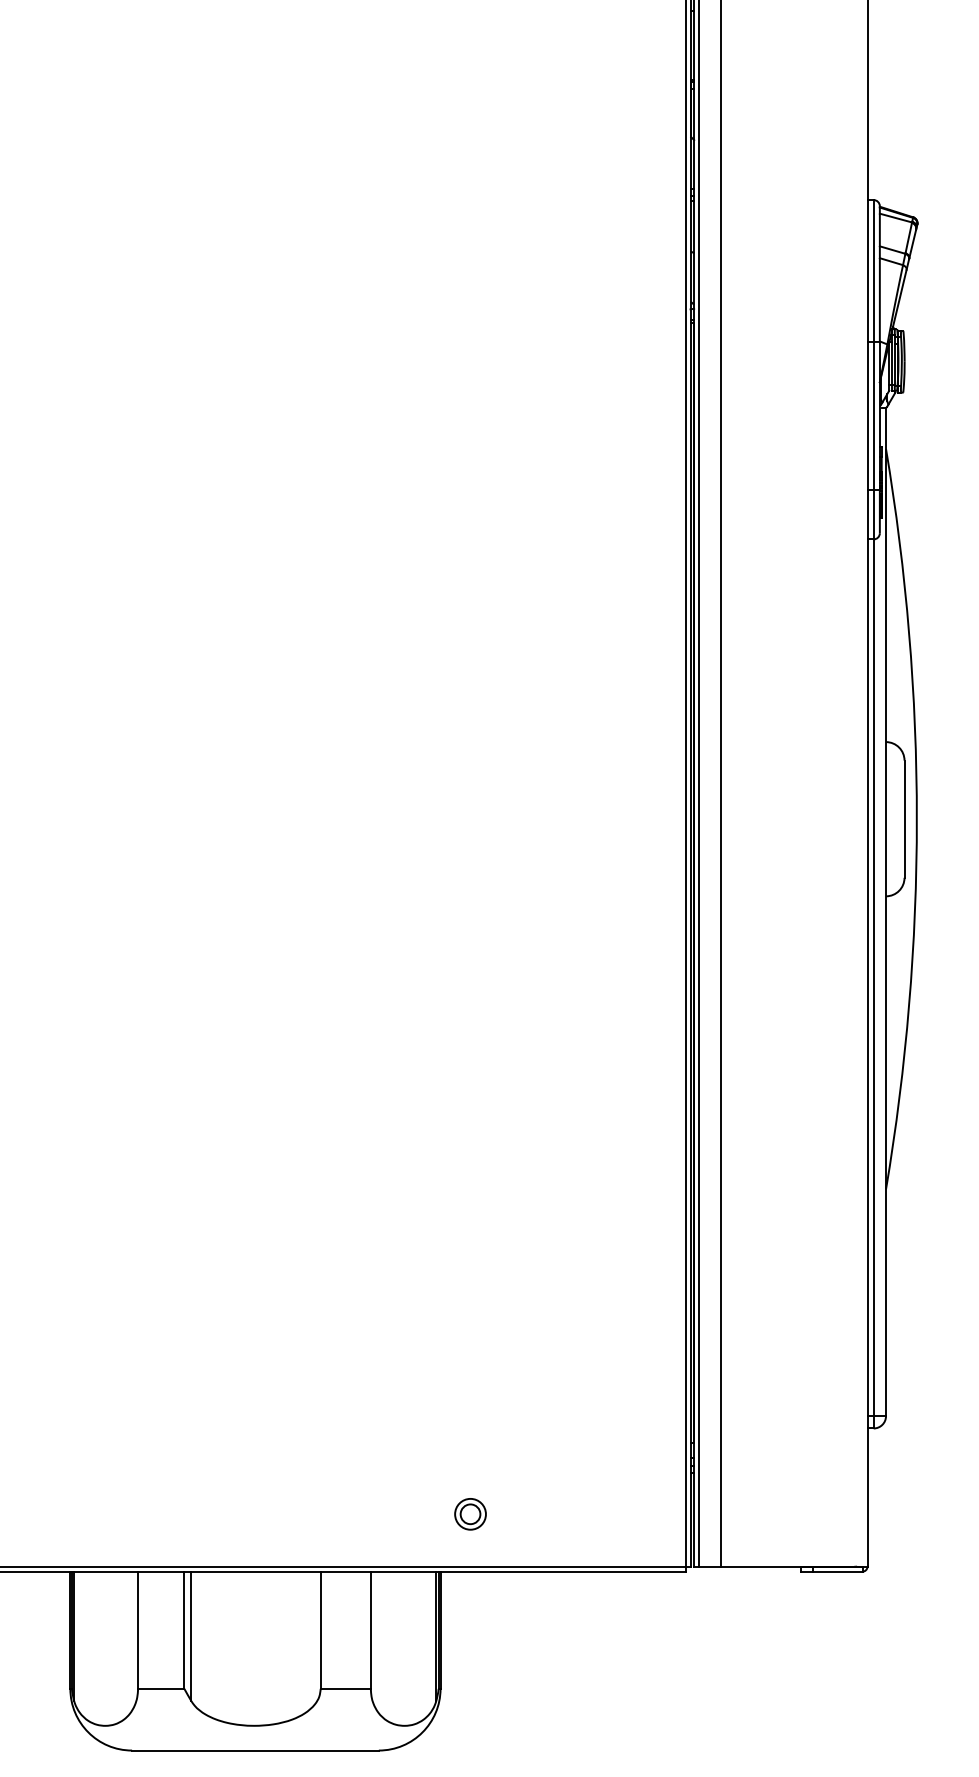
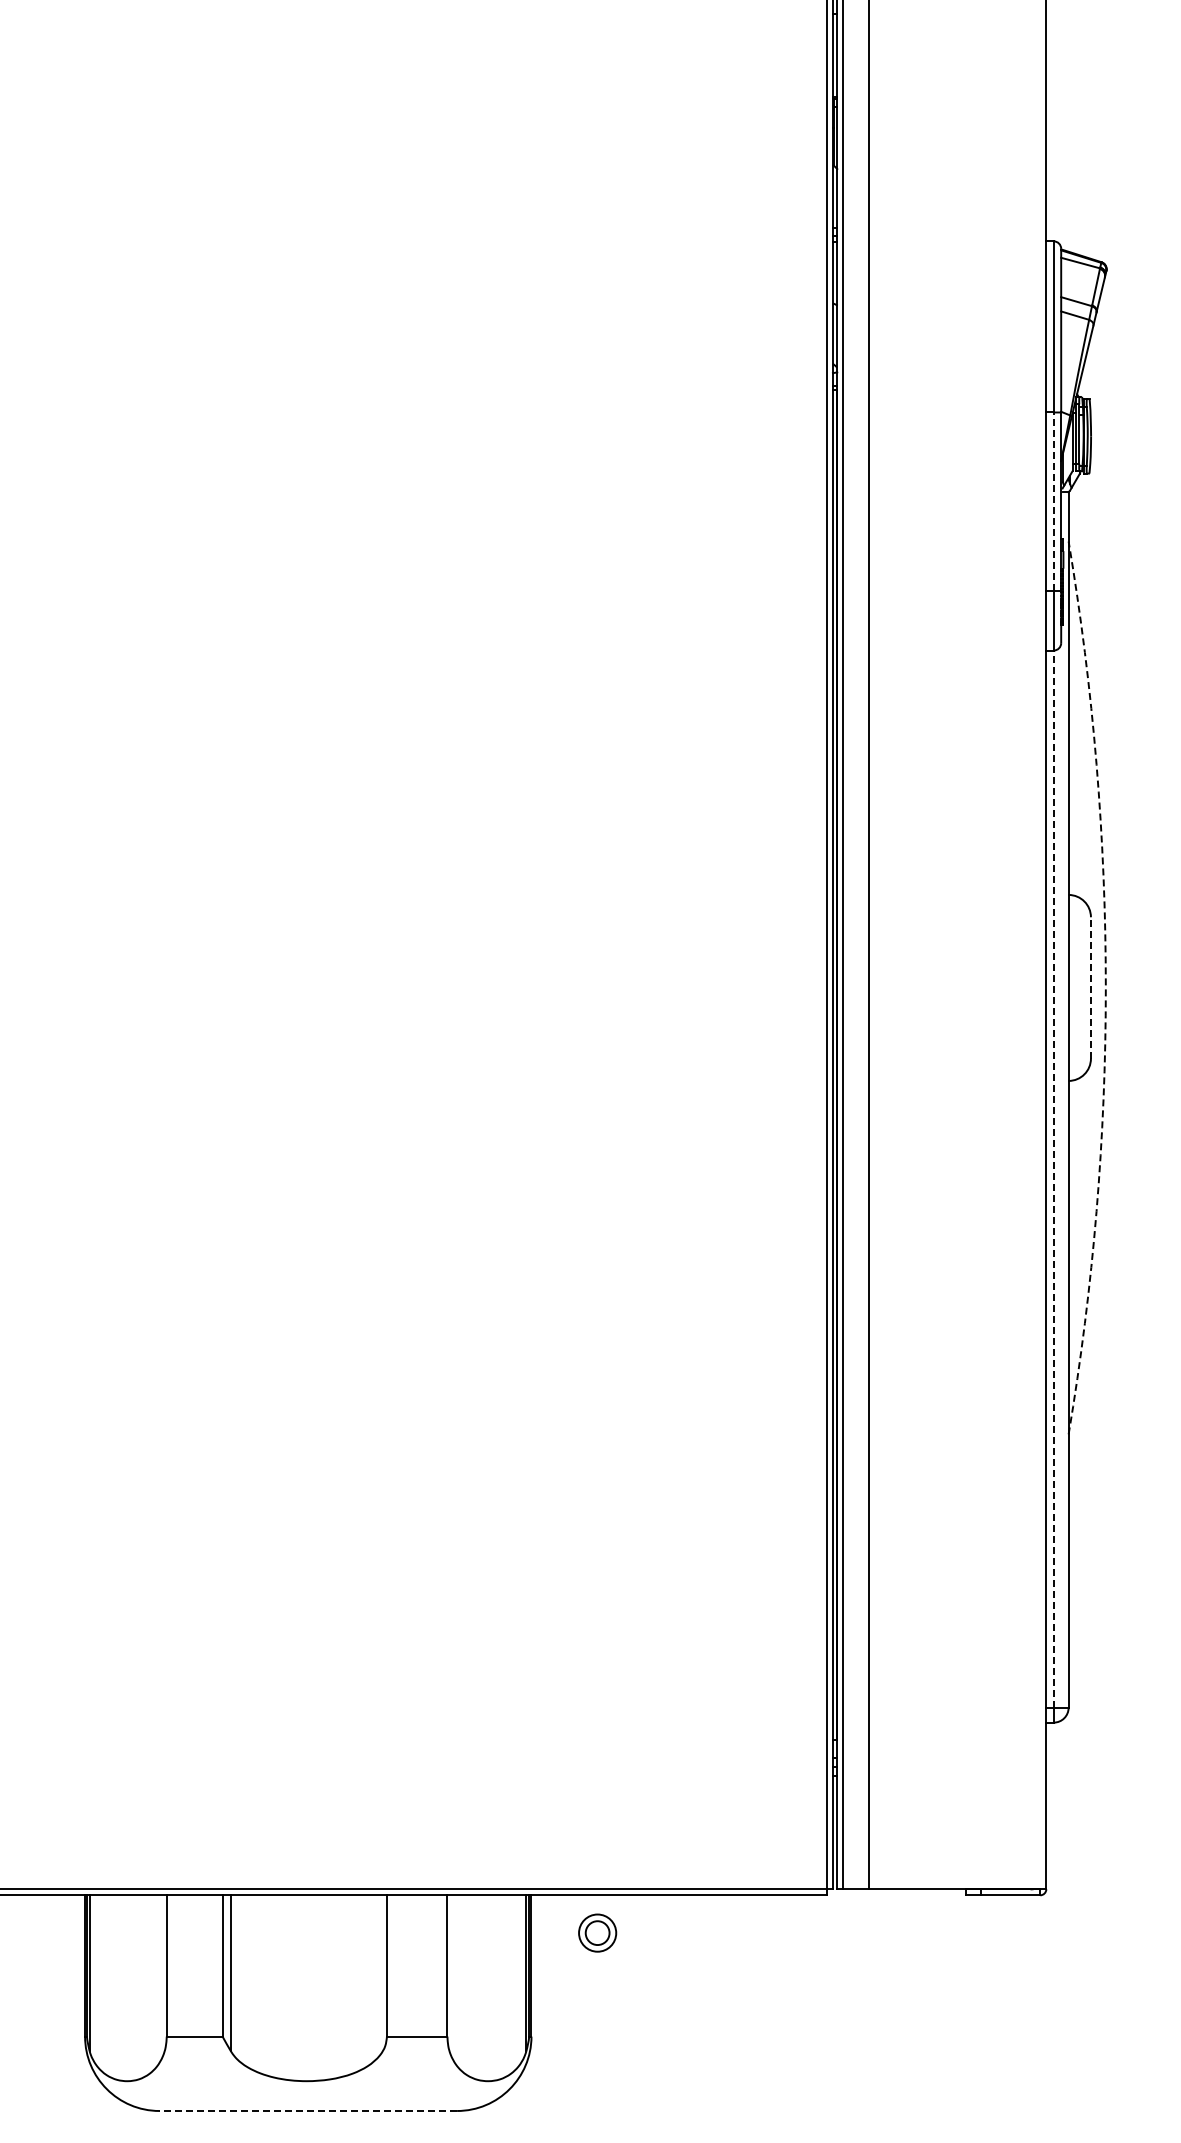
line: (873, 415) -> (1053, 501), solid -> dashed
line: (904, 818) -> (1090, 987), solid -> dashed
arc: (916, 818) -> (1105, 987), solid -> dashed
line: (873, 978) -> (1053, 1179), solid -> dashed
part: (470, 1513) -> (597, 1932), moved
line: (255, 1750) -> (308, 2110), solid -> dashed

